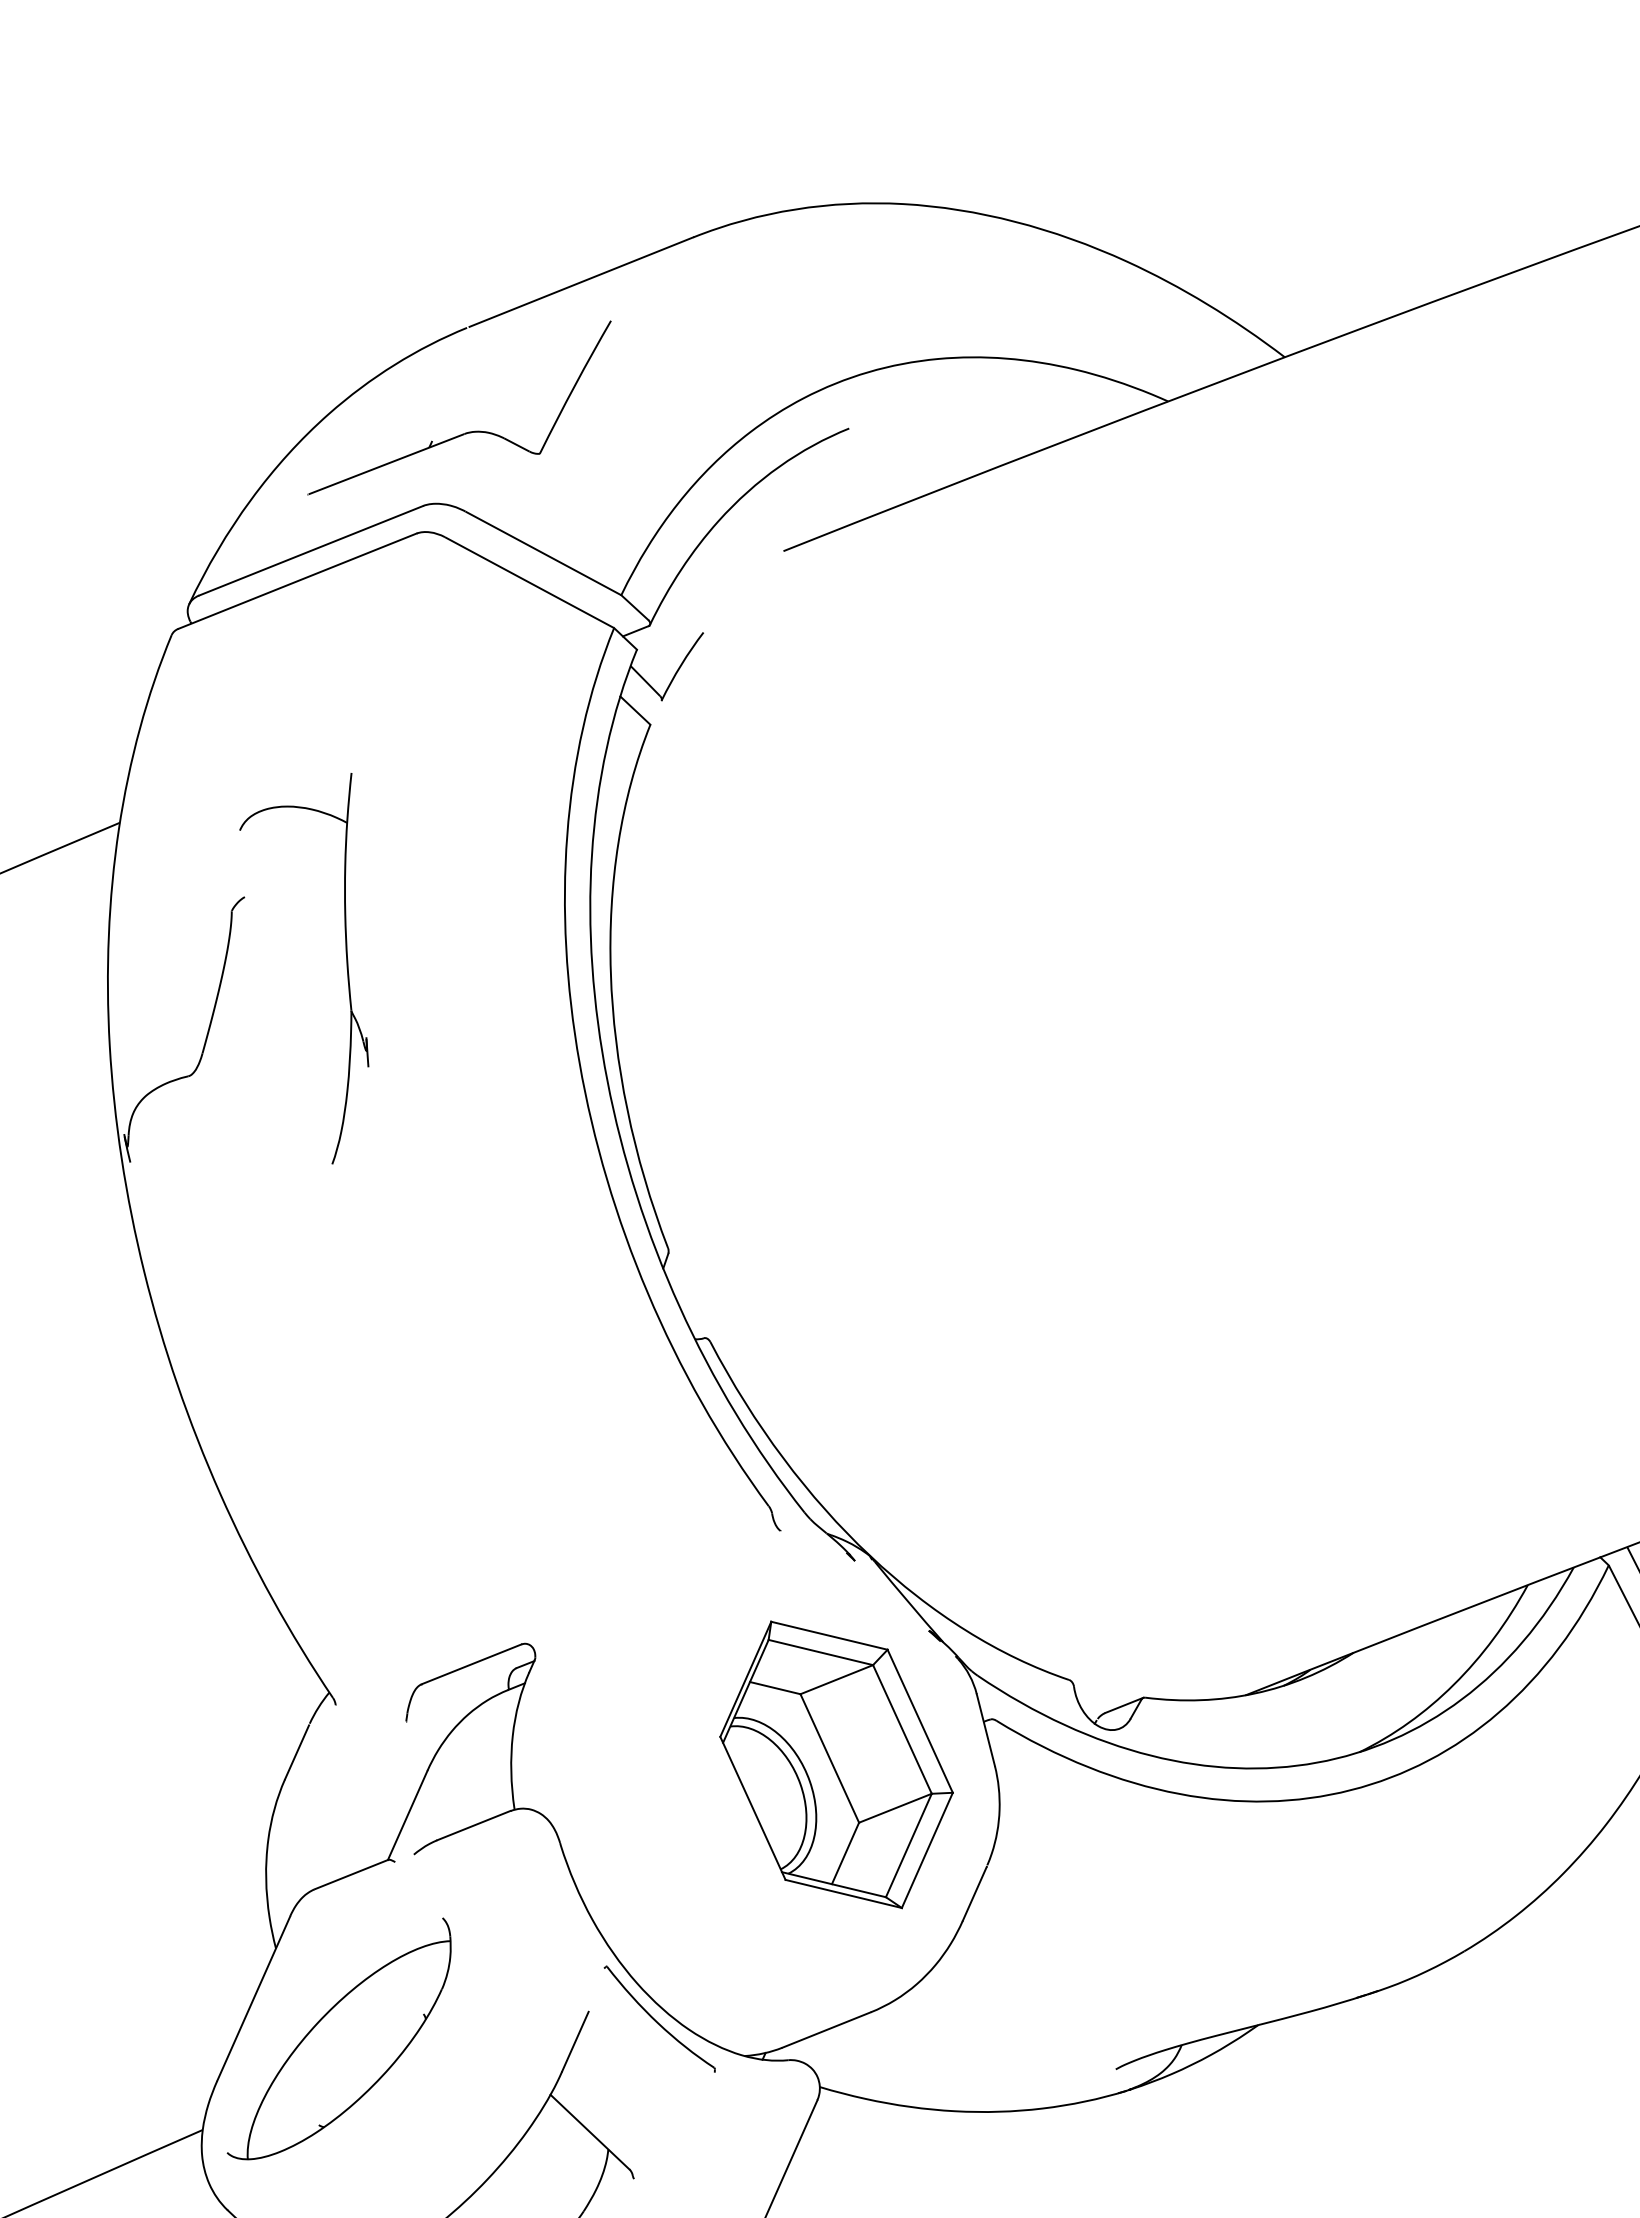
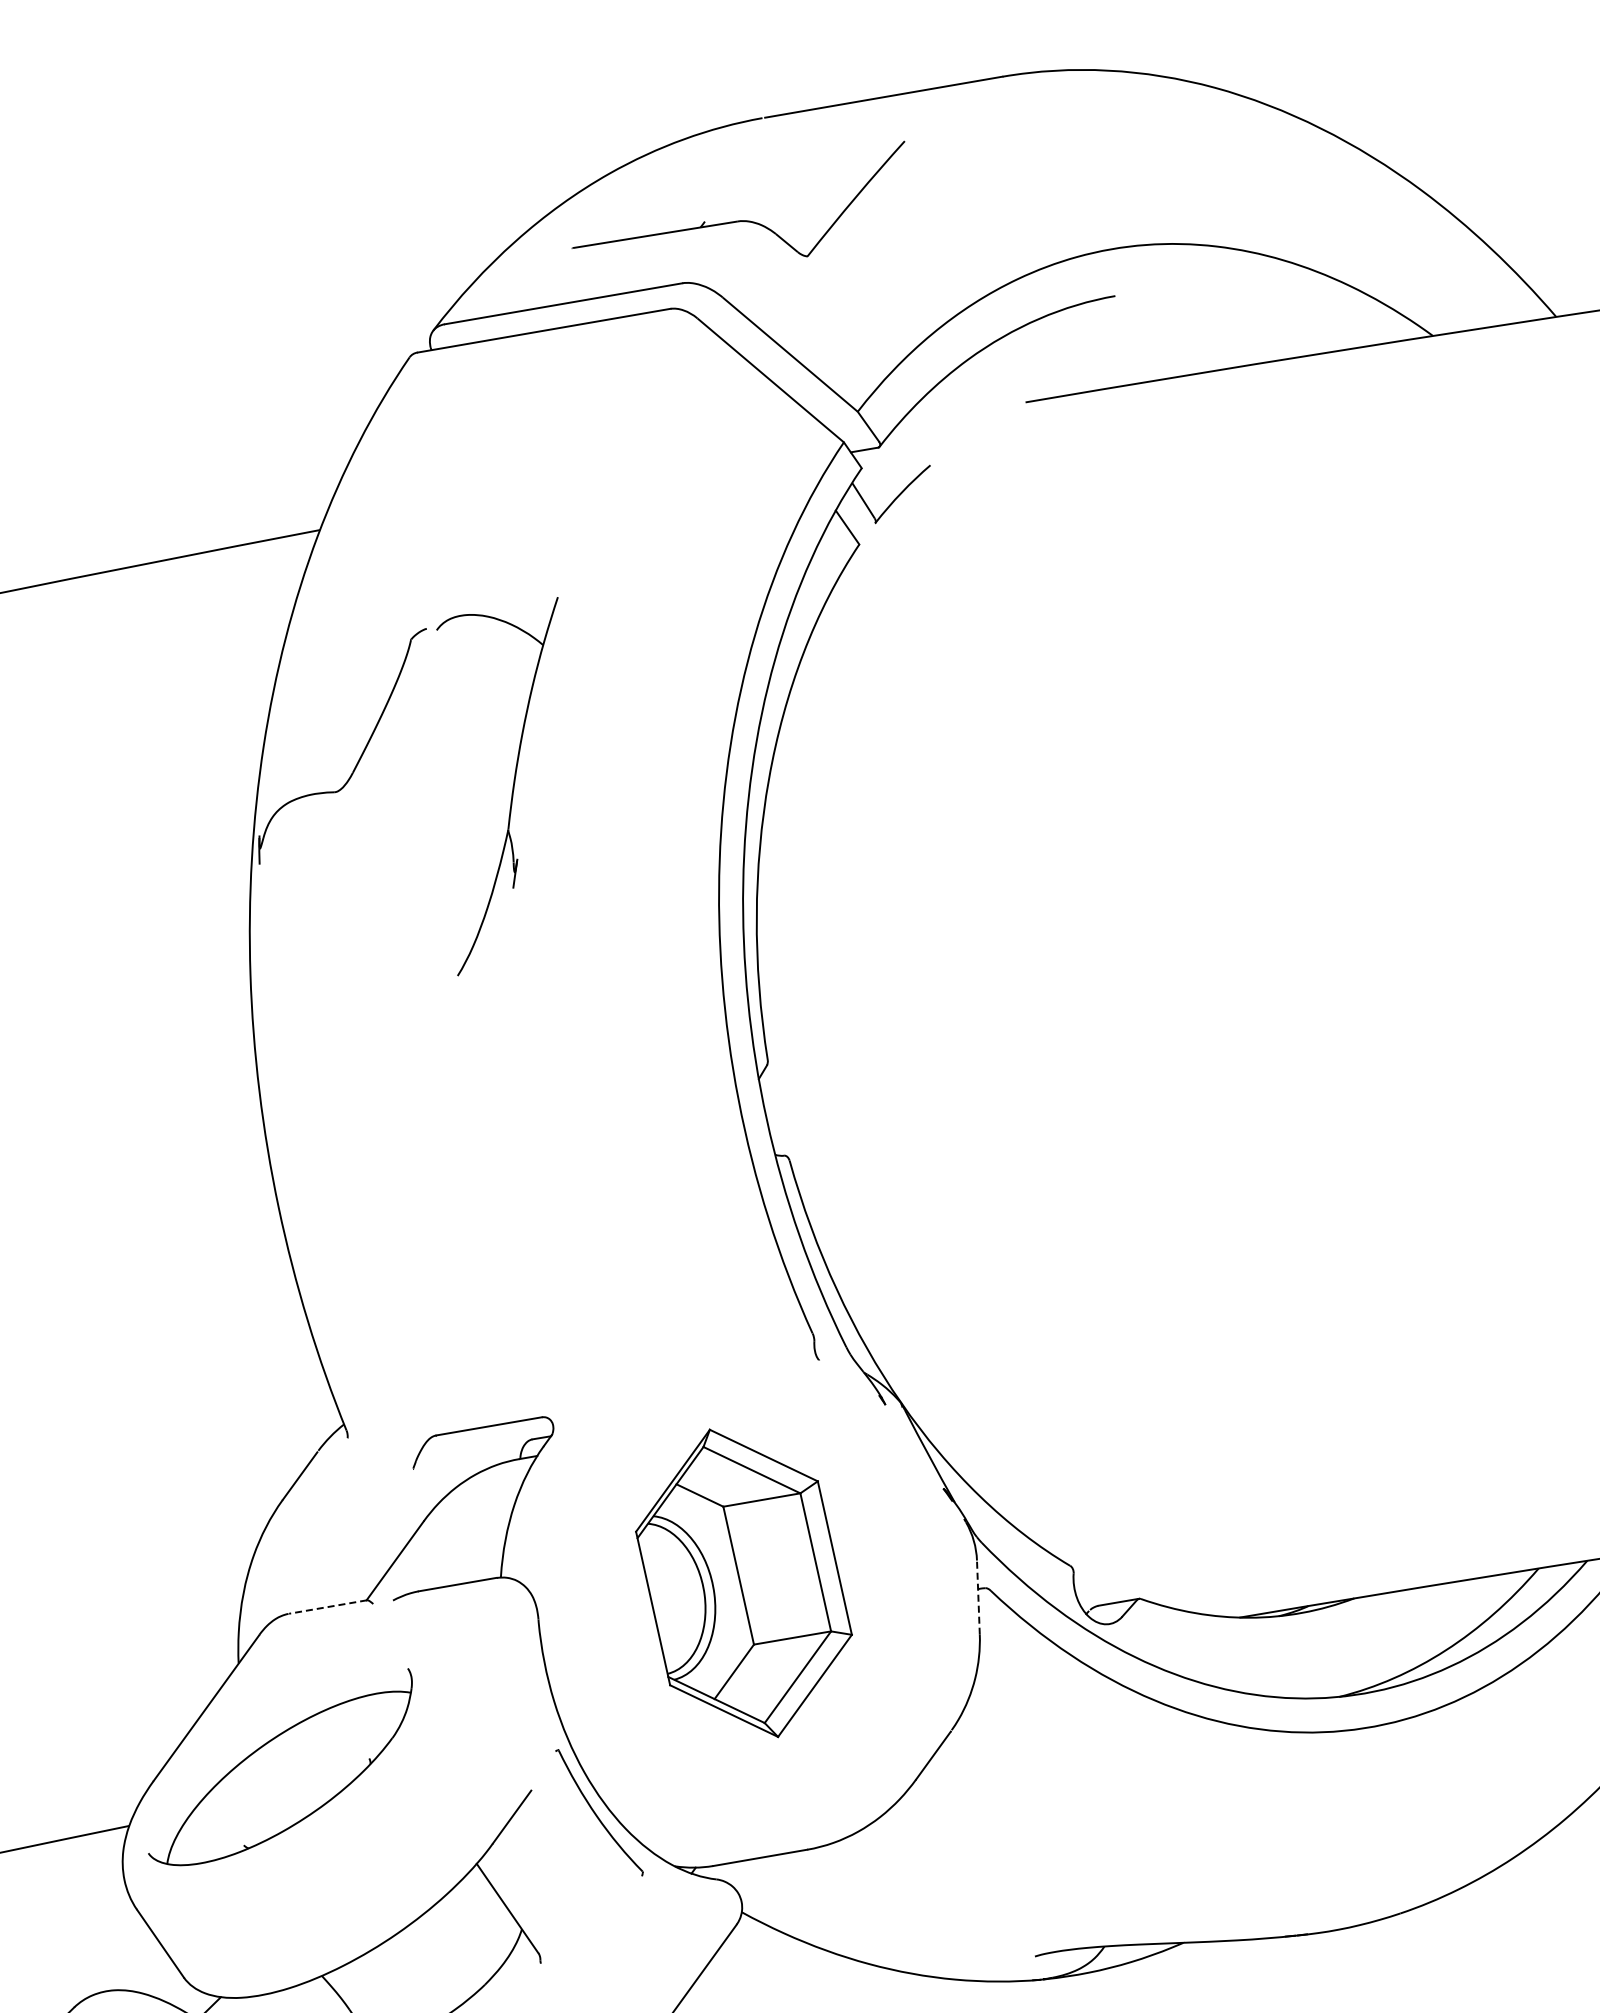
part: (346, 968) -> (512, 787), moved
line: (985, 1729) -> (978, 1596), solid -> dashed
part: (836, 1764) -> (743, 1582), moved
line: (351, 1874) -> (327, 1606), solid -> dashed

